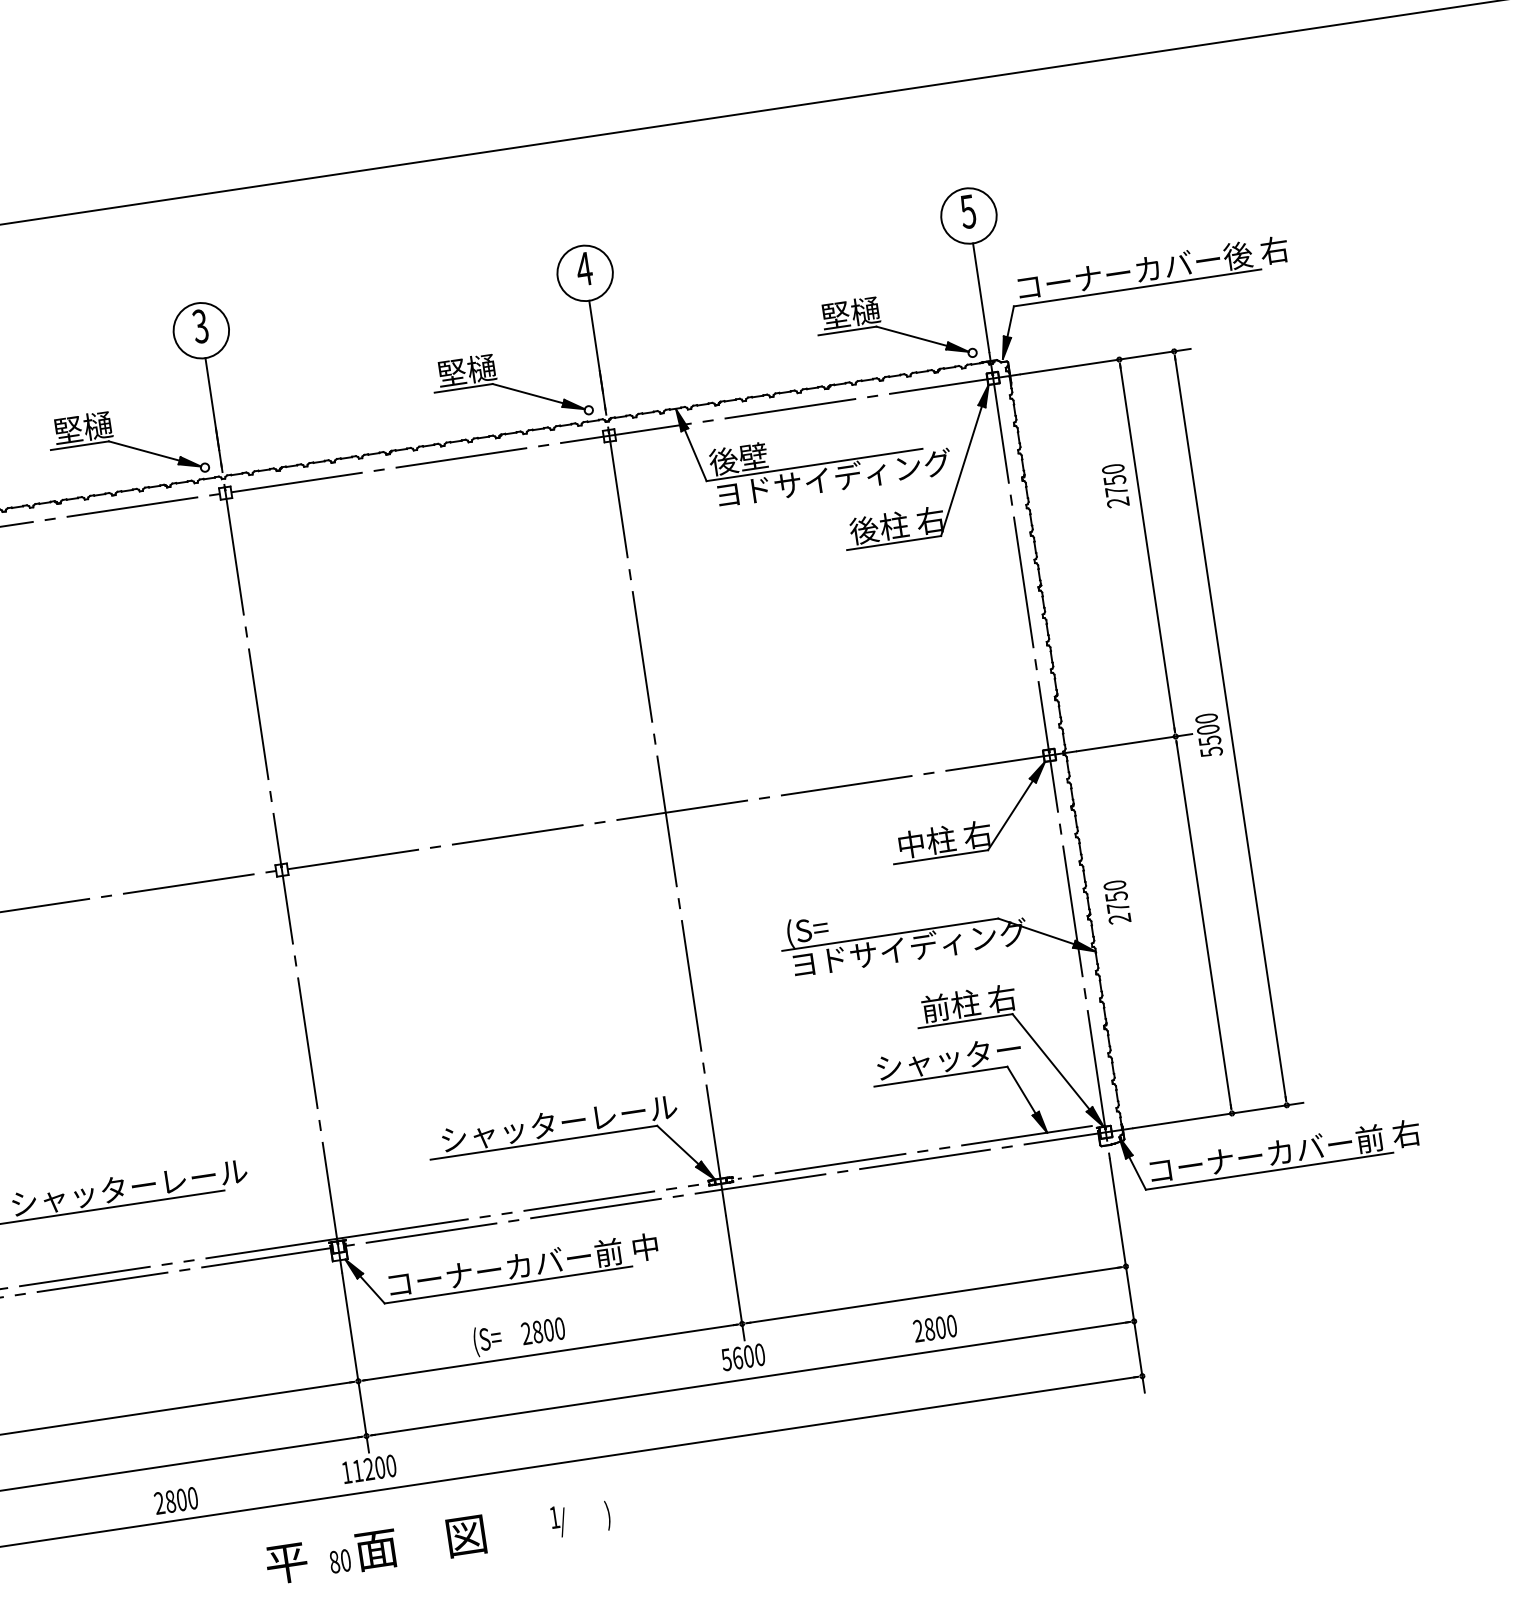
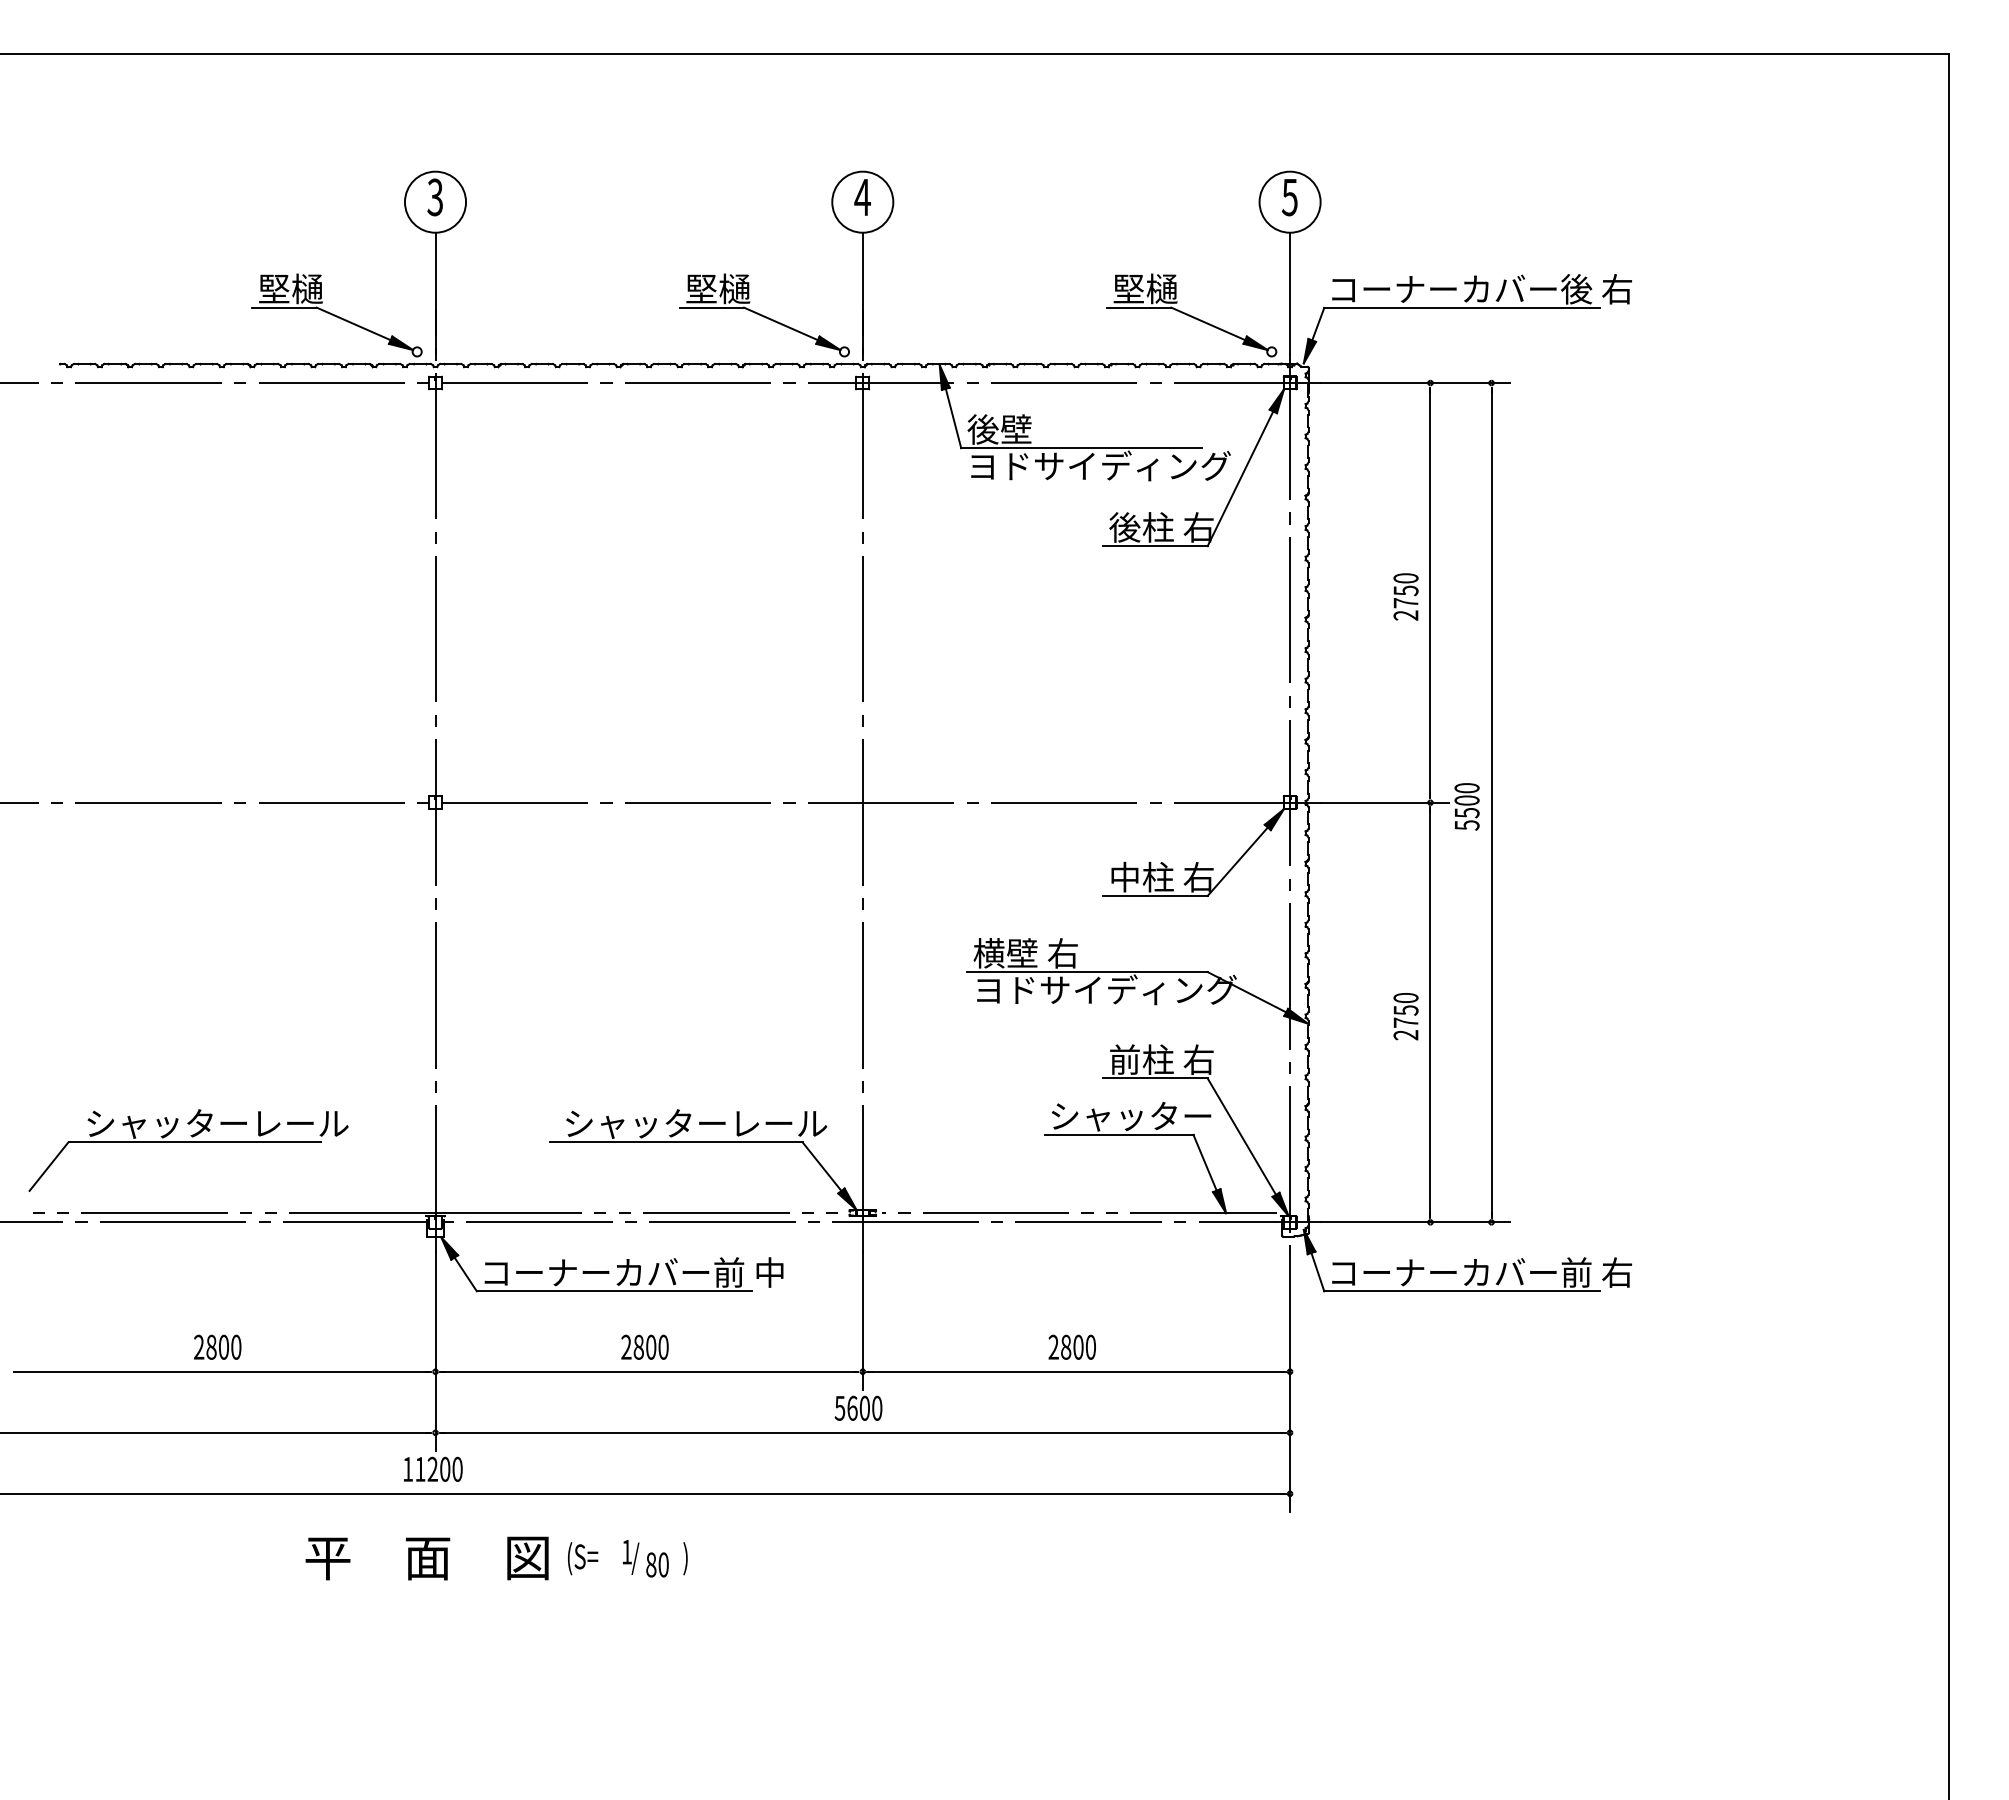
text: (1115, 485) -> (1405, 596), moved
text: (1116, 902) -> (1405, 1016), moved
text: (832, 927) -> (1025, 954), (S= -> 横壁 右
text: (934, 1327) -> (1071, 1346), moved
text: (488, 1340) -> (583, 1558), moved
text: (175, 1500) -> (217, 1346), moved
text: (340, 1560) -> (657, 1564), moved

